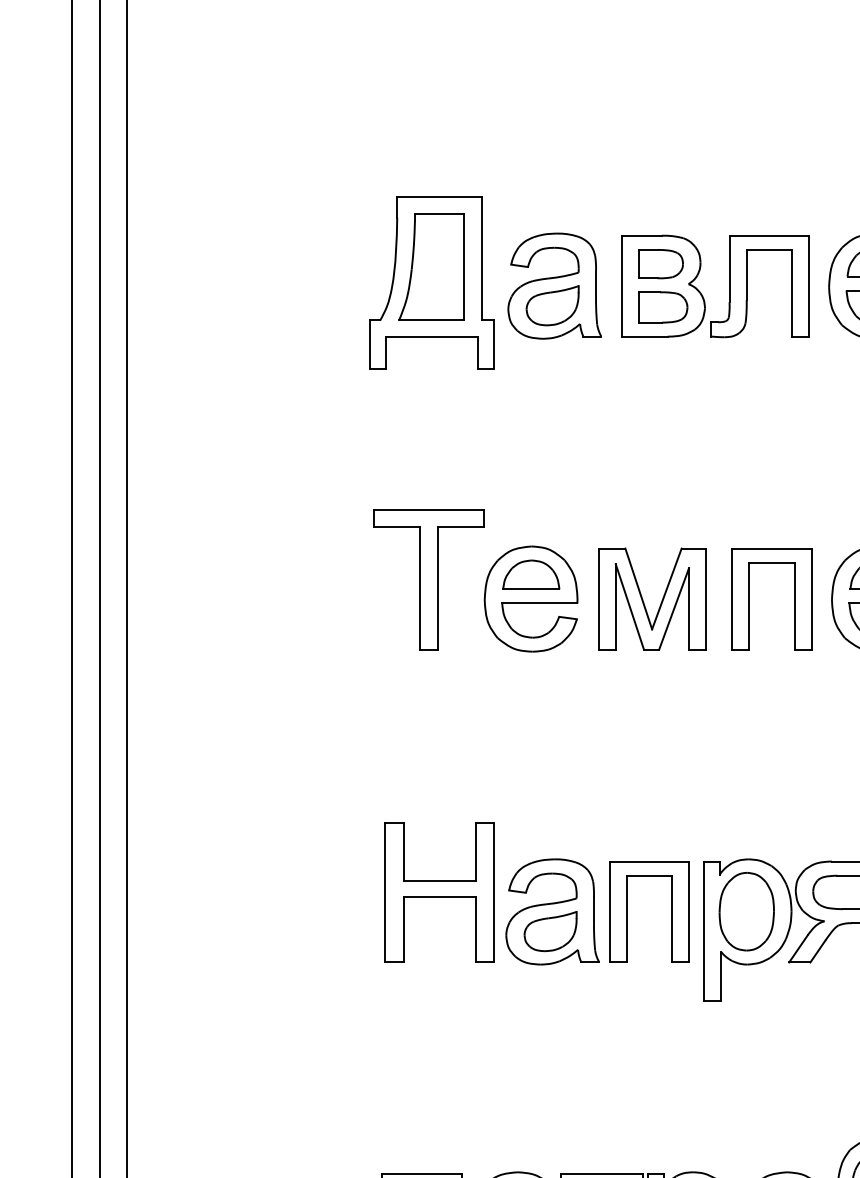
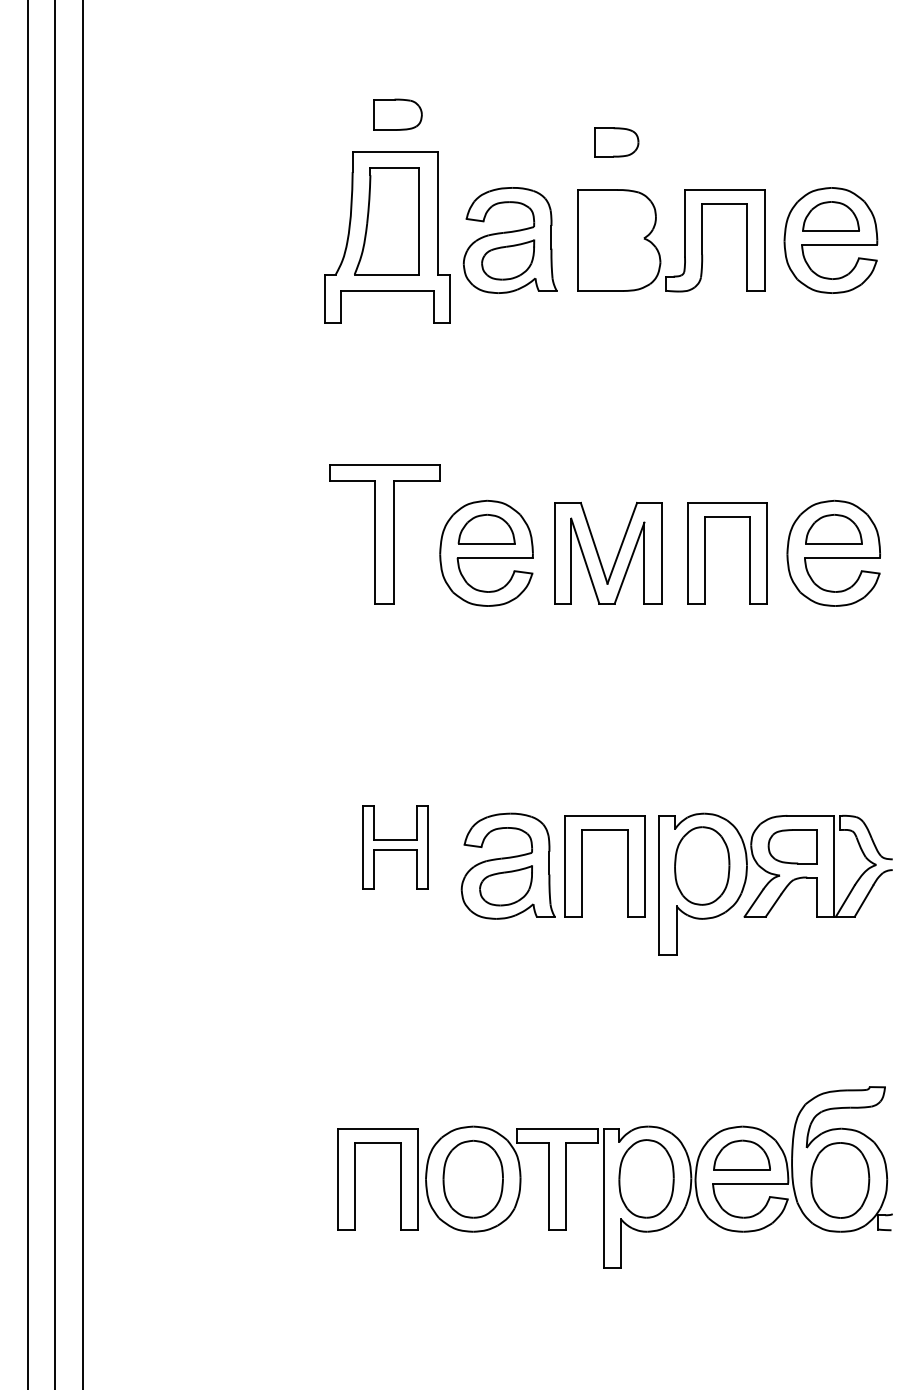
part: (661, 264) -> (616, 142), moved
part: (663, 307) -> (397, 114), moved
part: (440, 893) -> (395, 847), size x0.6

